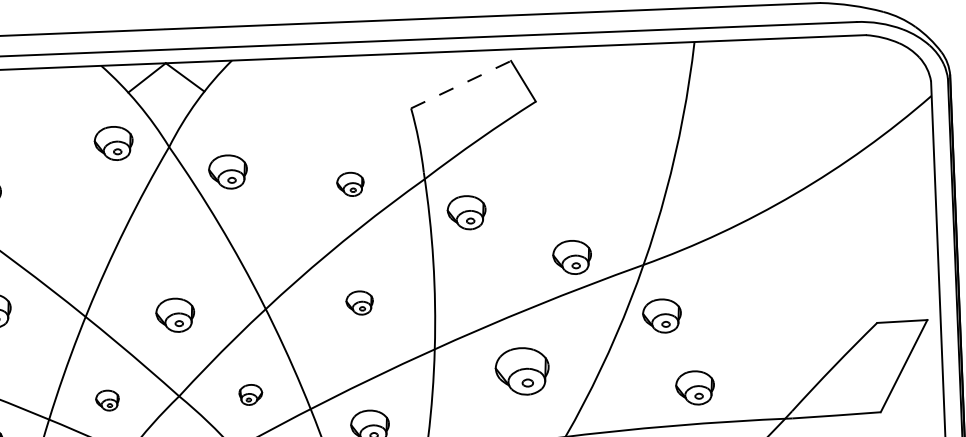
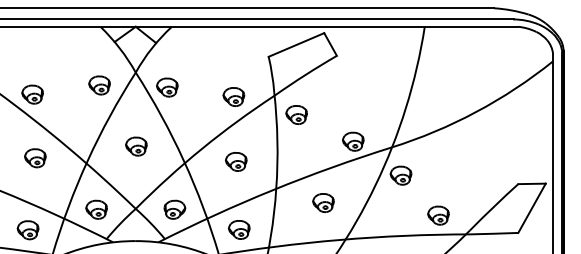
line: (461, 83) -> (296, 44), dashed -> solid
part: (113, 143) -> (99, 85), moved
part: (349, 183) -> (233, 96), size x1.43
part: (359, 302) -> (236, 161), size x1.43
part: (175, 315) -> (136, 146), moved
part: (522, 372) -> (323, 203), size x0.71
part: (695, 387) -> (438, 215), moved
part: (250, 394) -> (174, 209), size x1.67
part: (107, 400) -> (96, 209), size x1.67

